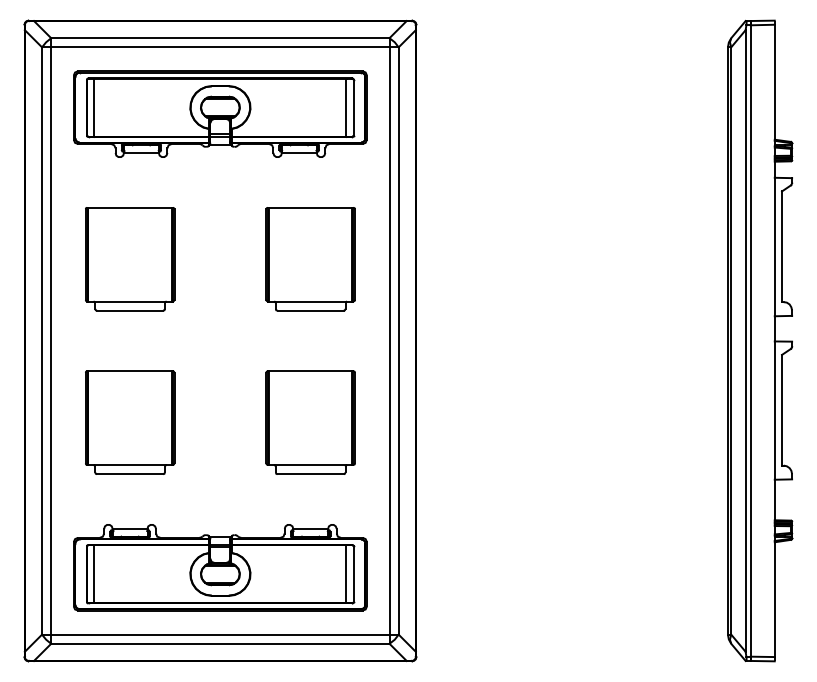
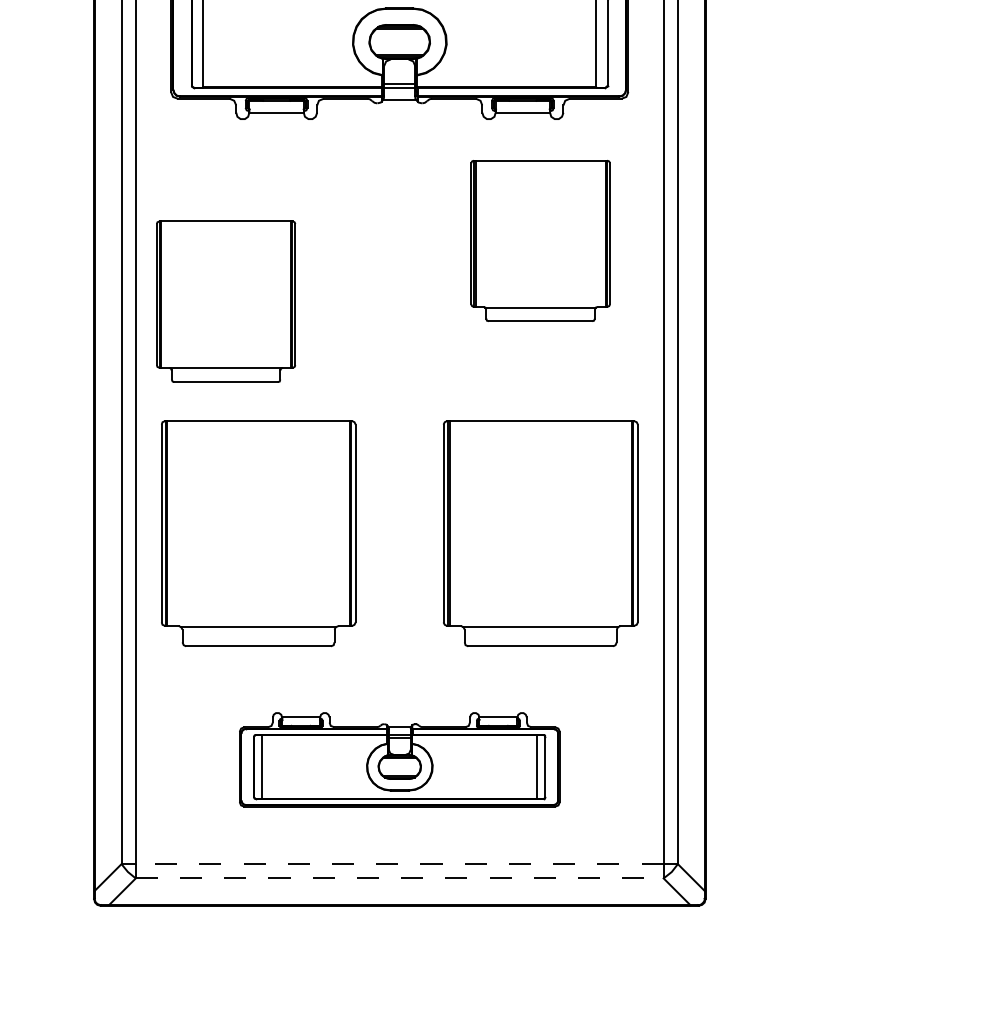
part: (130, 259) -> (226, 302), moved
part: (310, 259) -> (540, 241), moved
part: (130, 422) -> (259, 533), size x1.4
part: (310, 422) -> (540, 533), size x1.4
part: (220, 567) -> (399, 759), size x0.7
line: (219, 634) -> (398, 863), solid -> dashed
line: (220, 643) -> (399, 877), solid -> dashed

